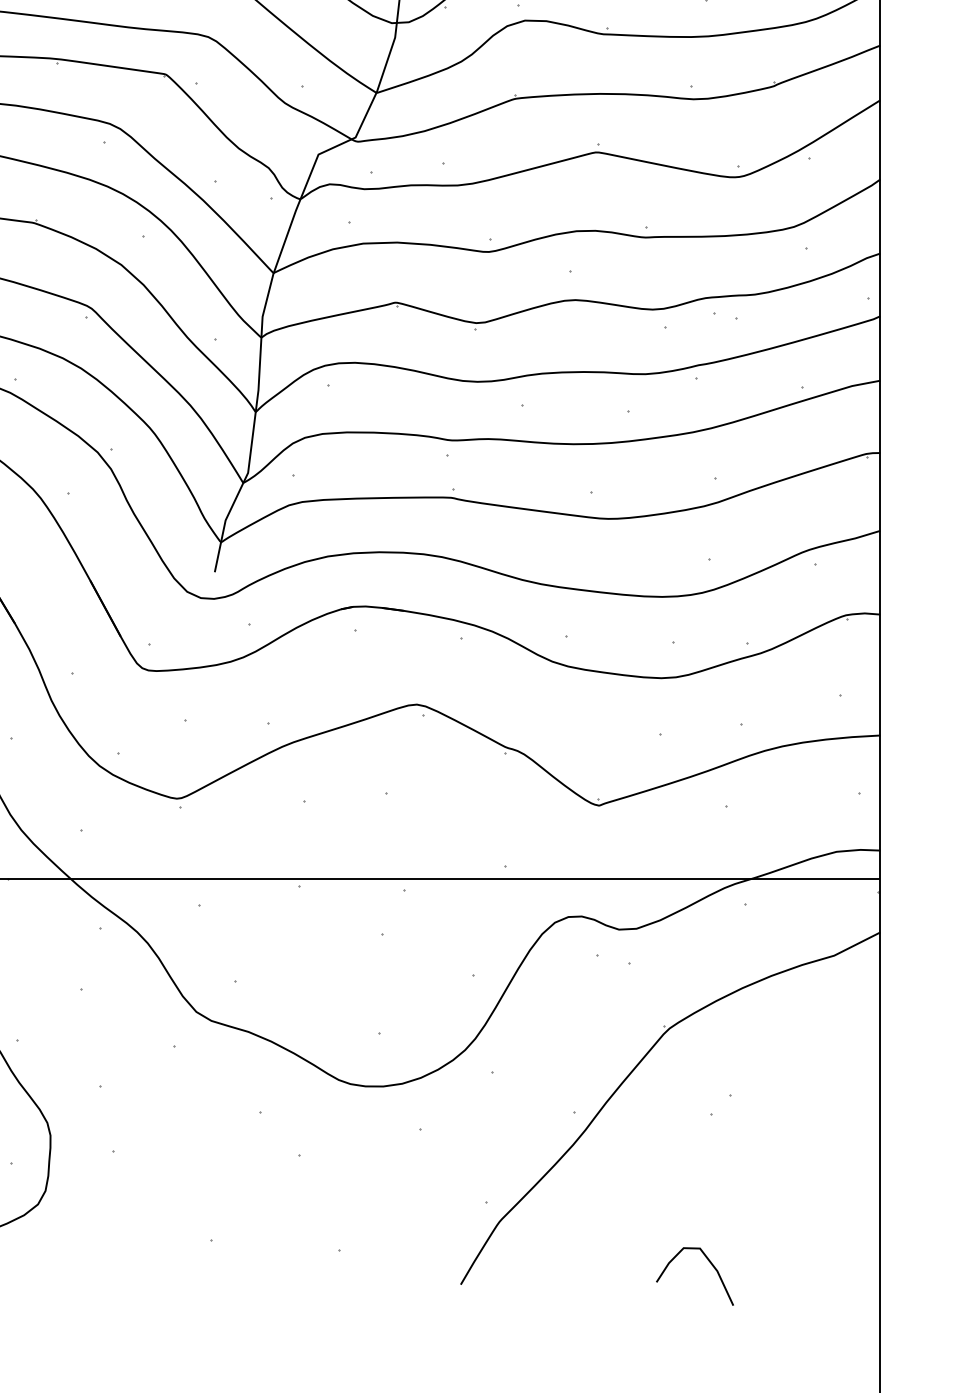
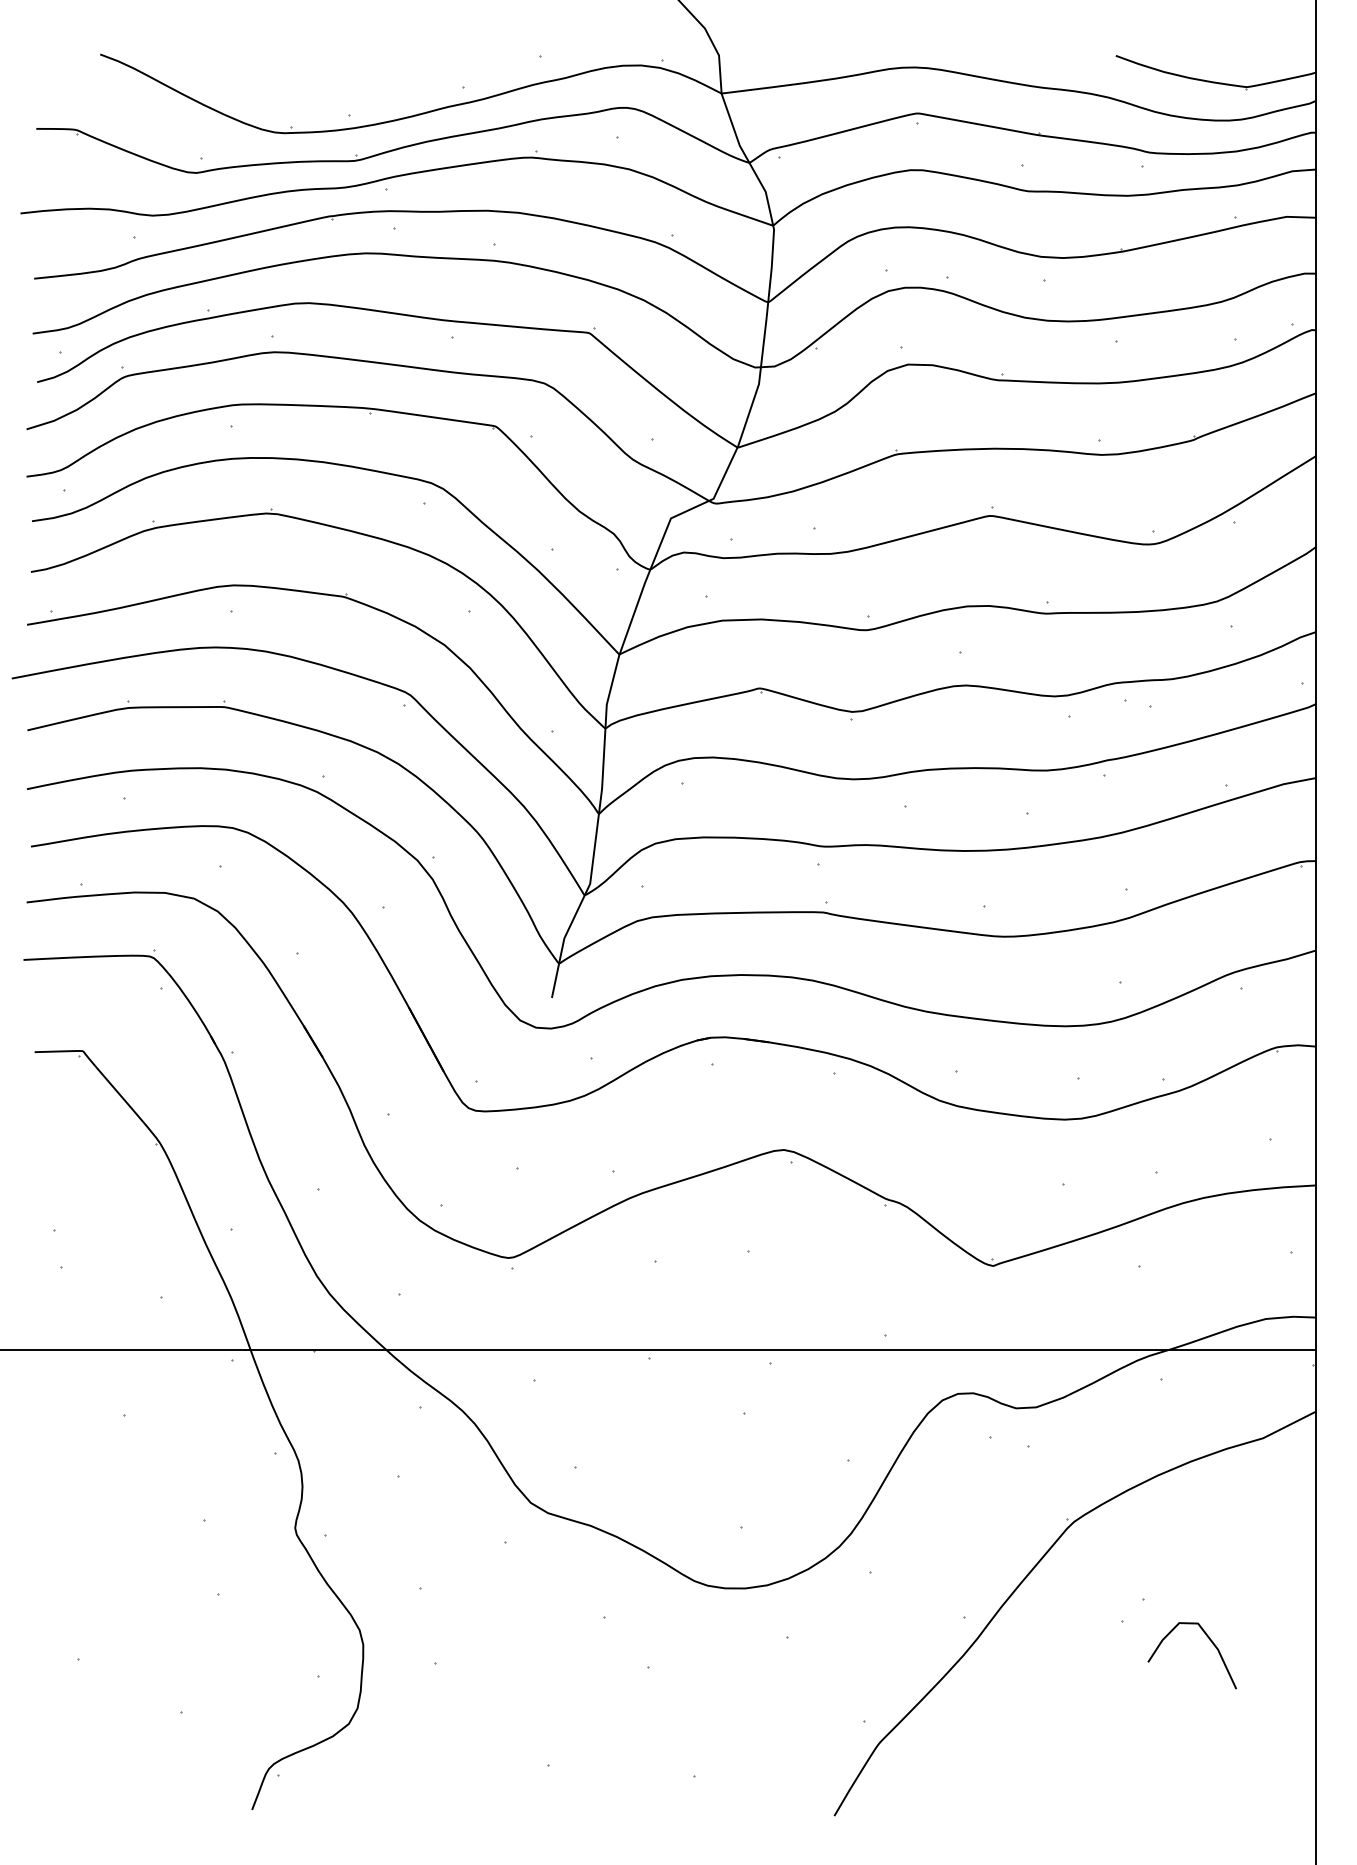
curve: (709, 1263) -> (1209, 1640), moved

